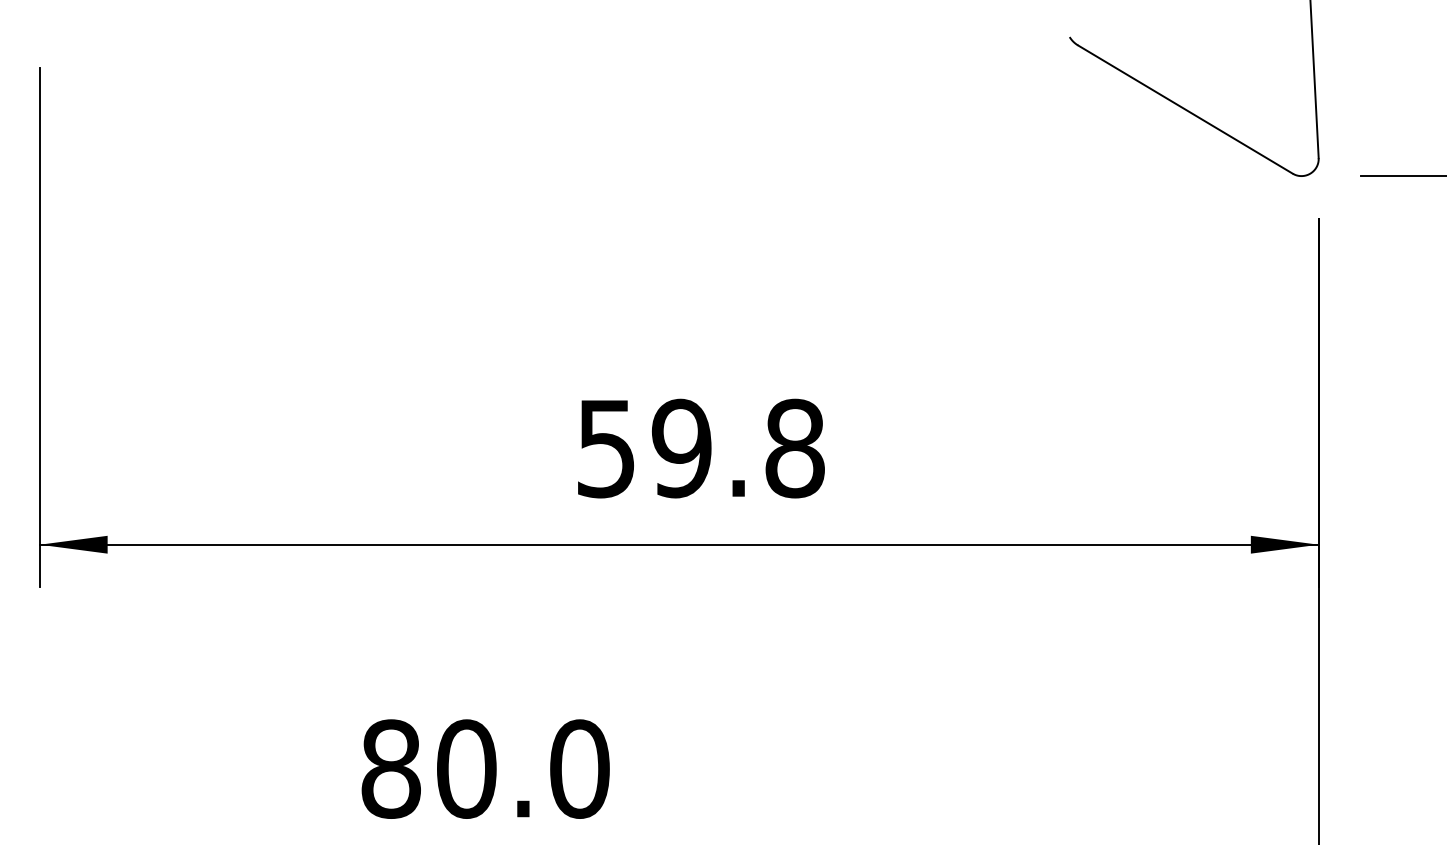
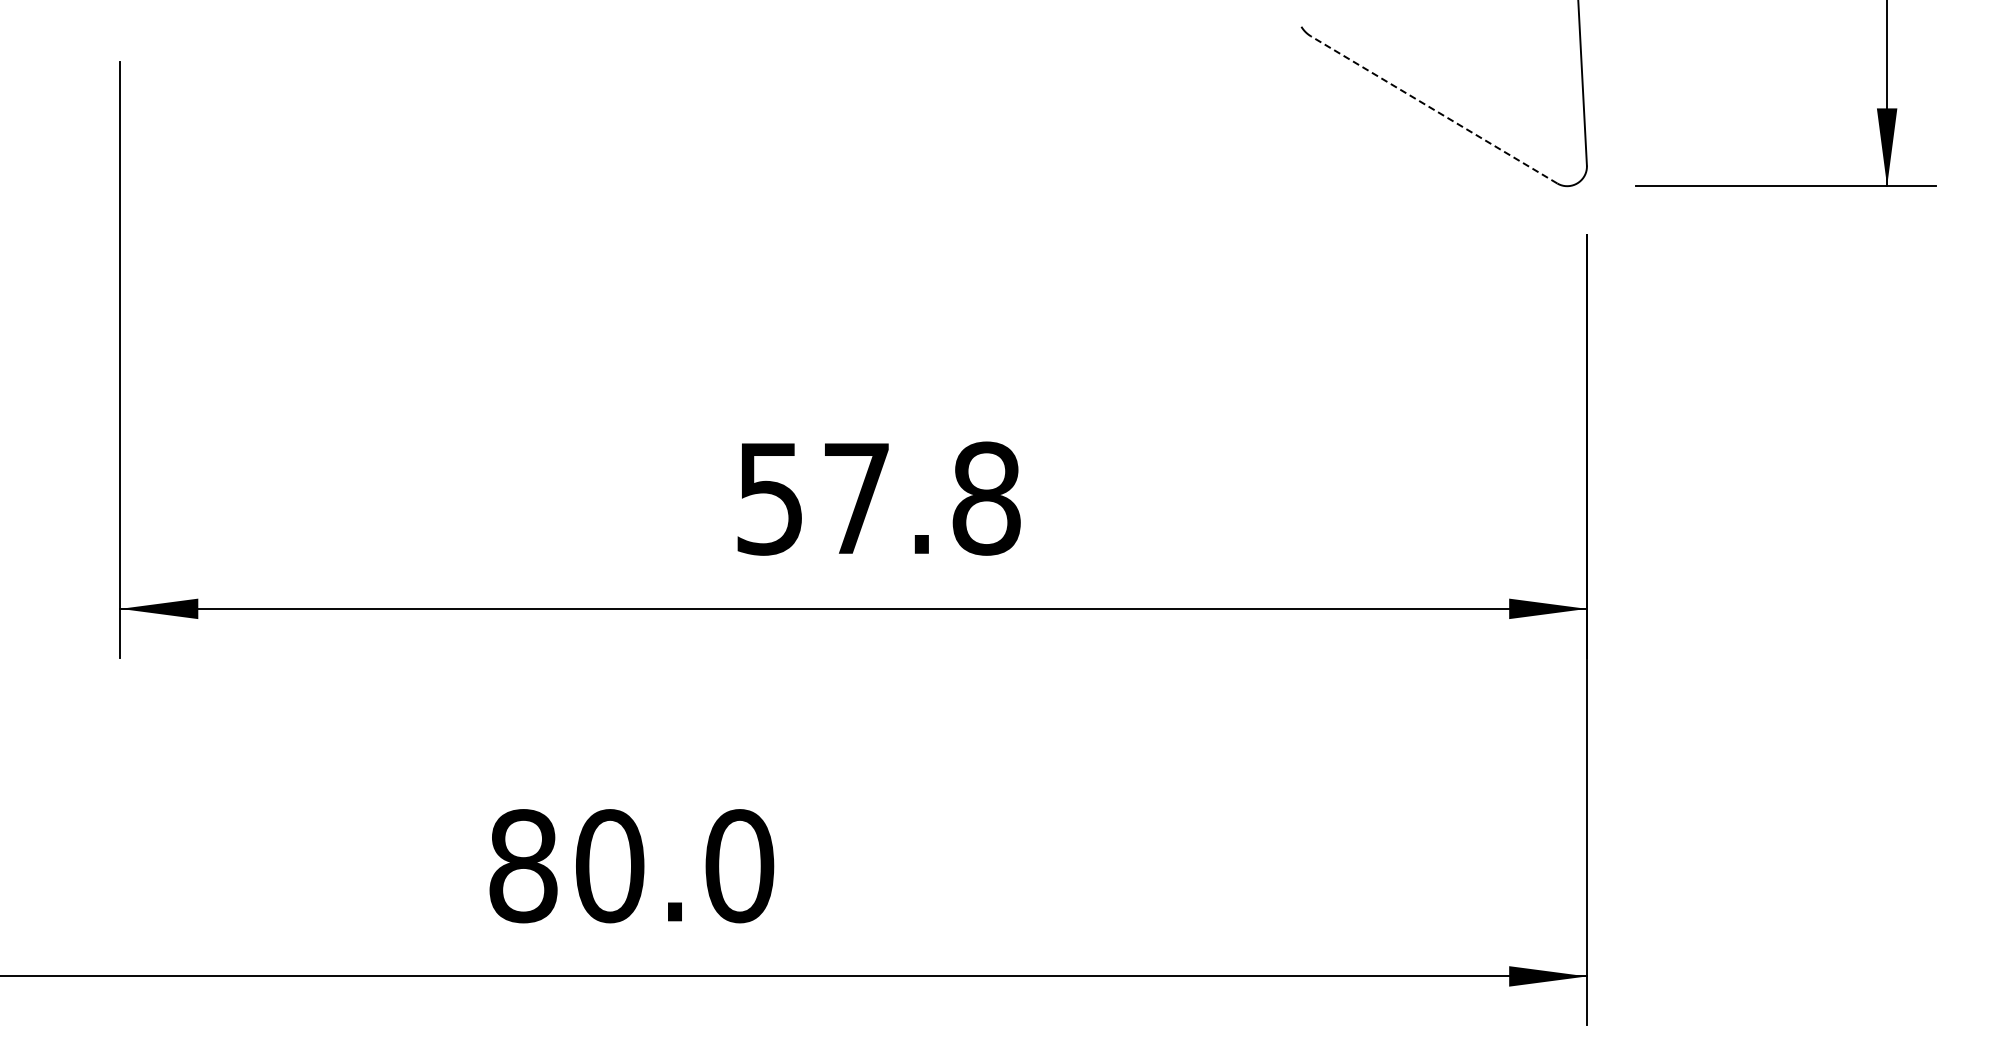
line: (1184, 109) -> (1433, 109), solid -> dashed
text: (681, 448) -> (856, 498), 59.8 -> 57.8

